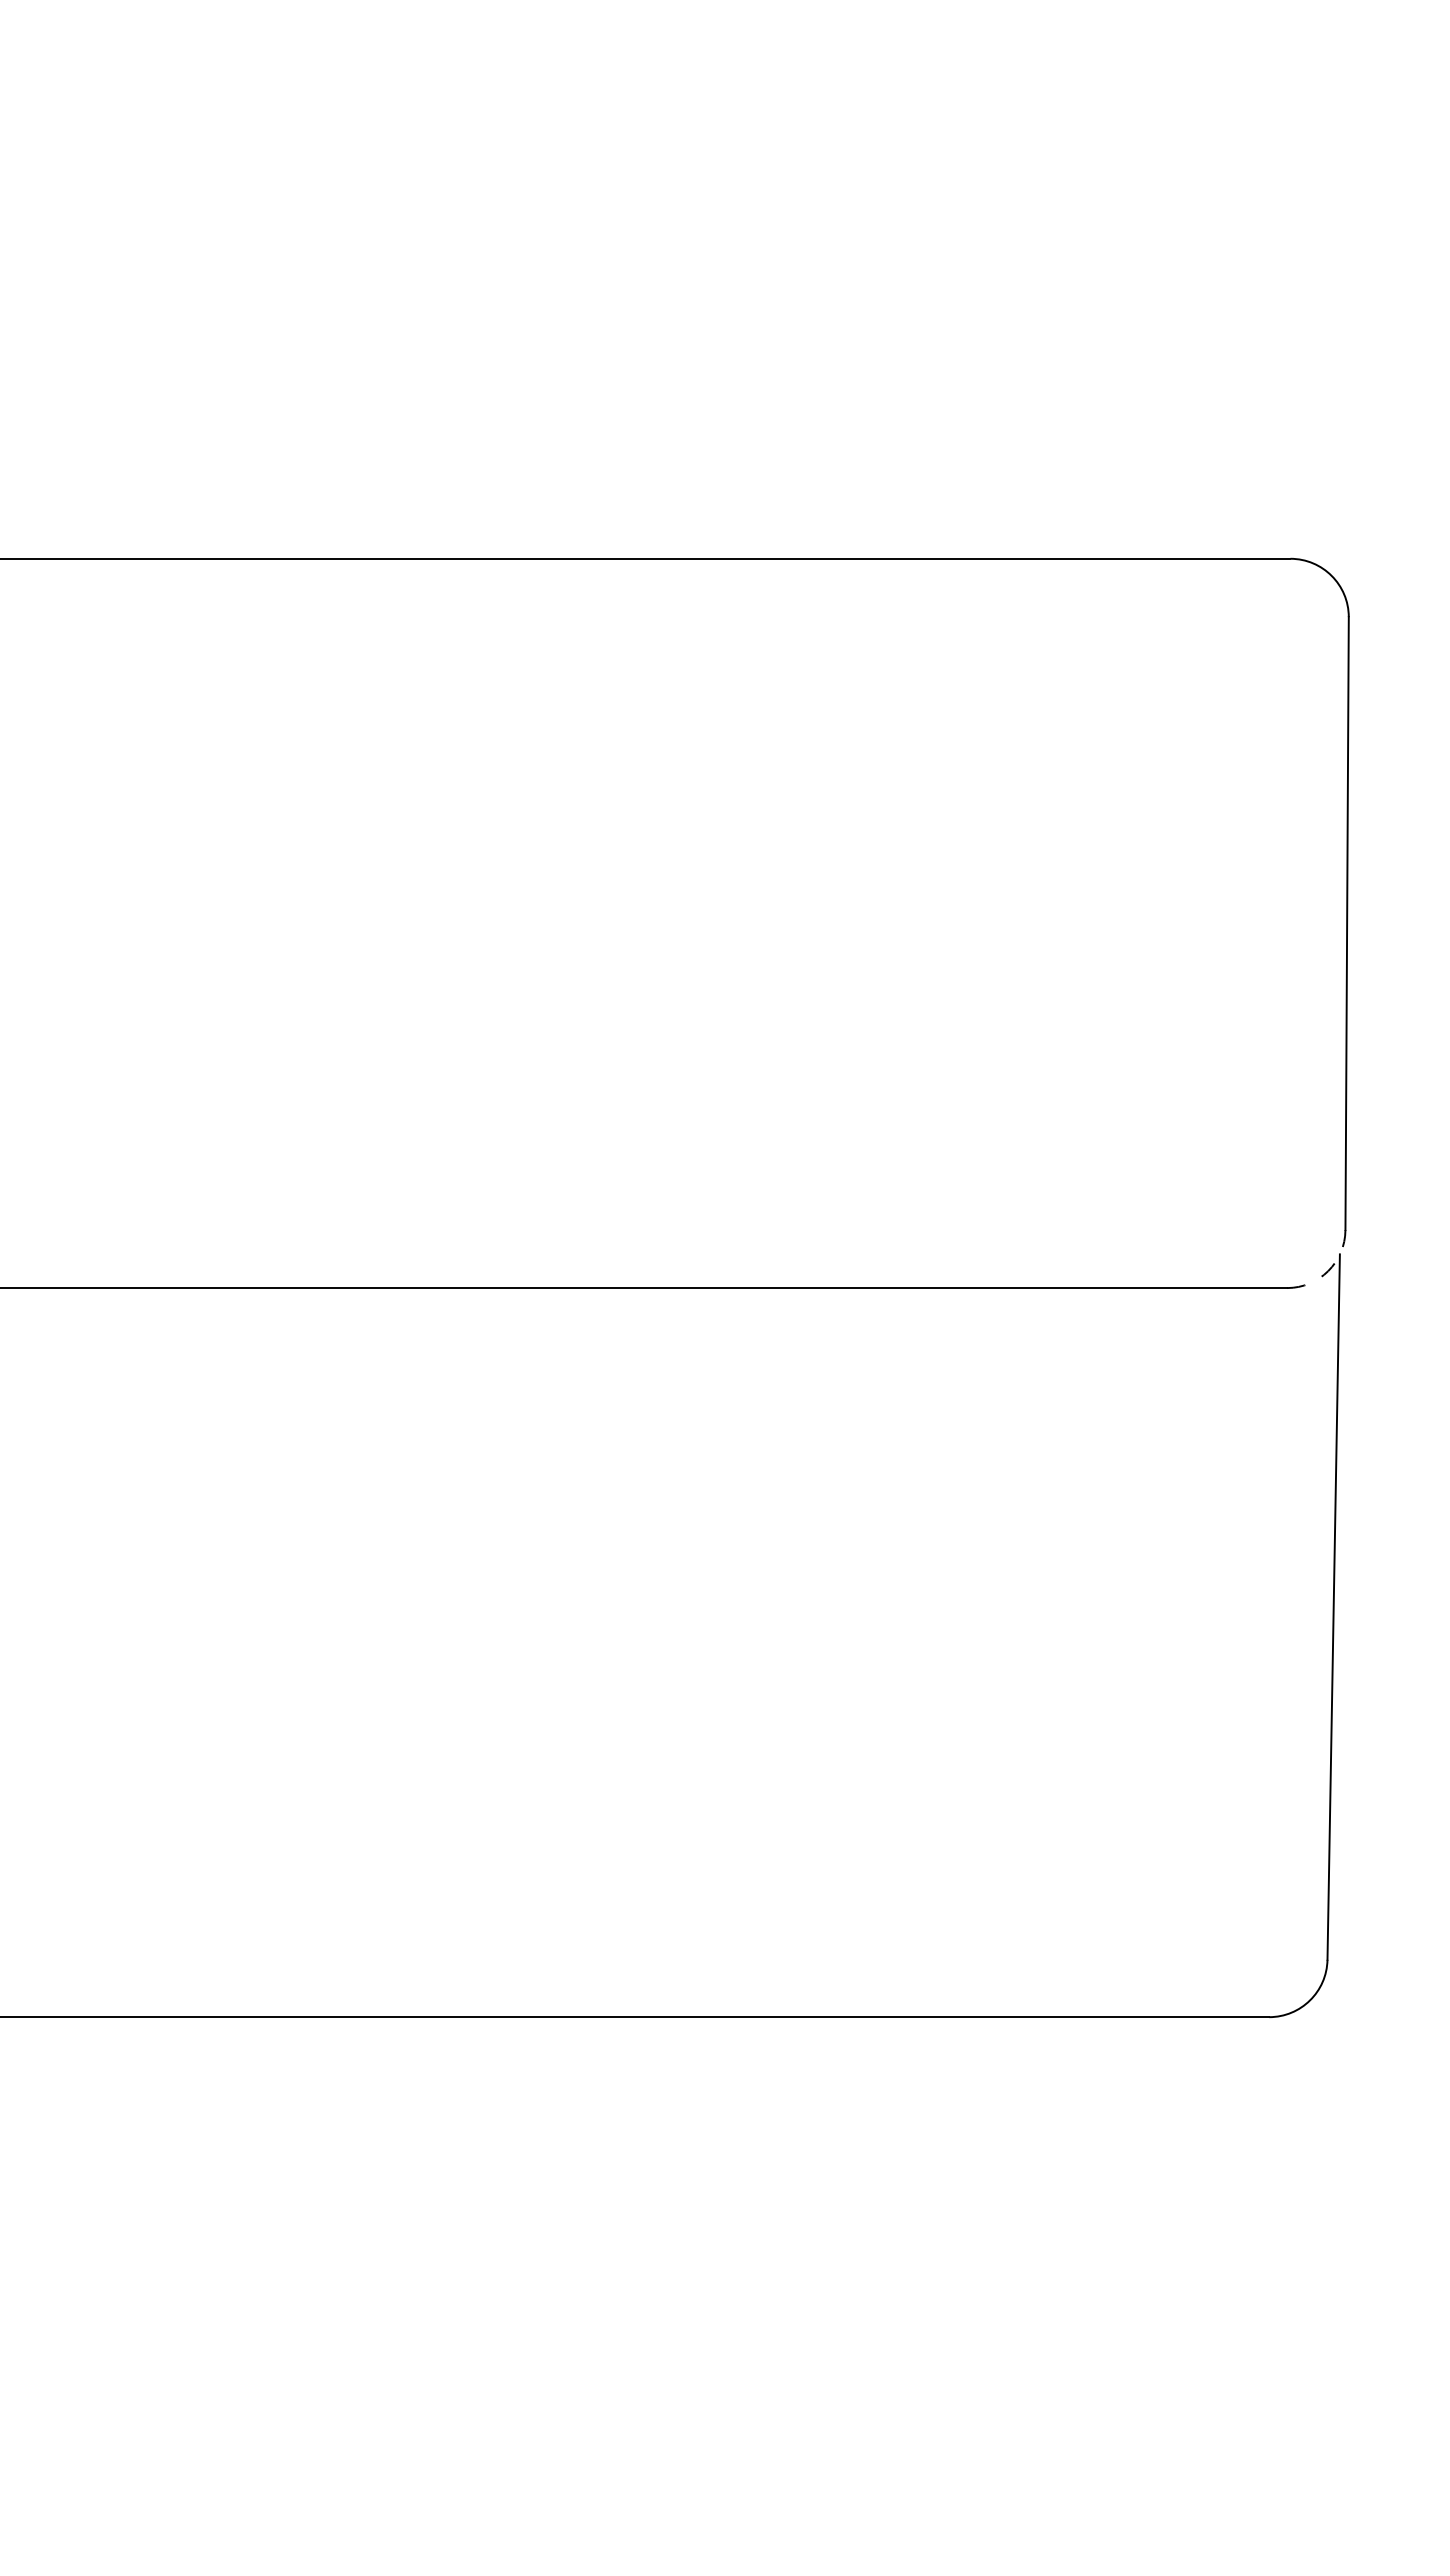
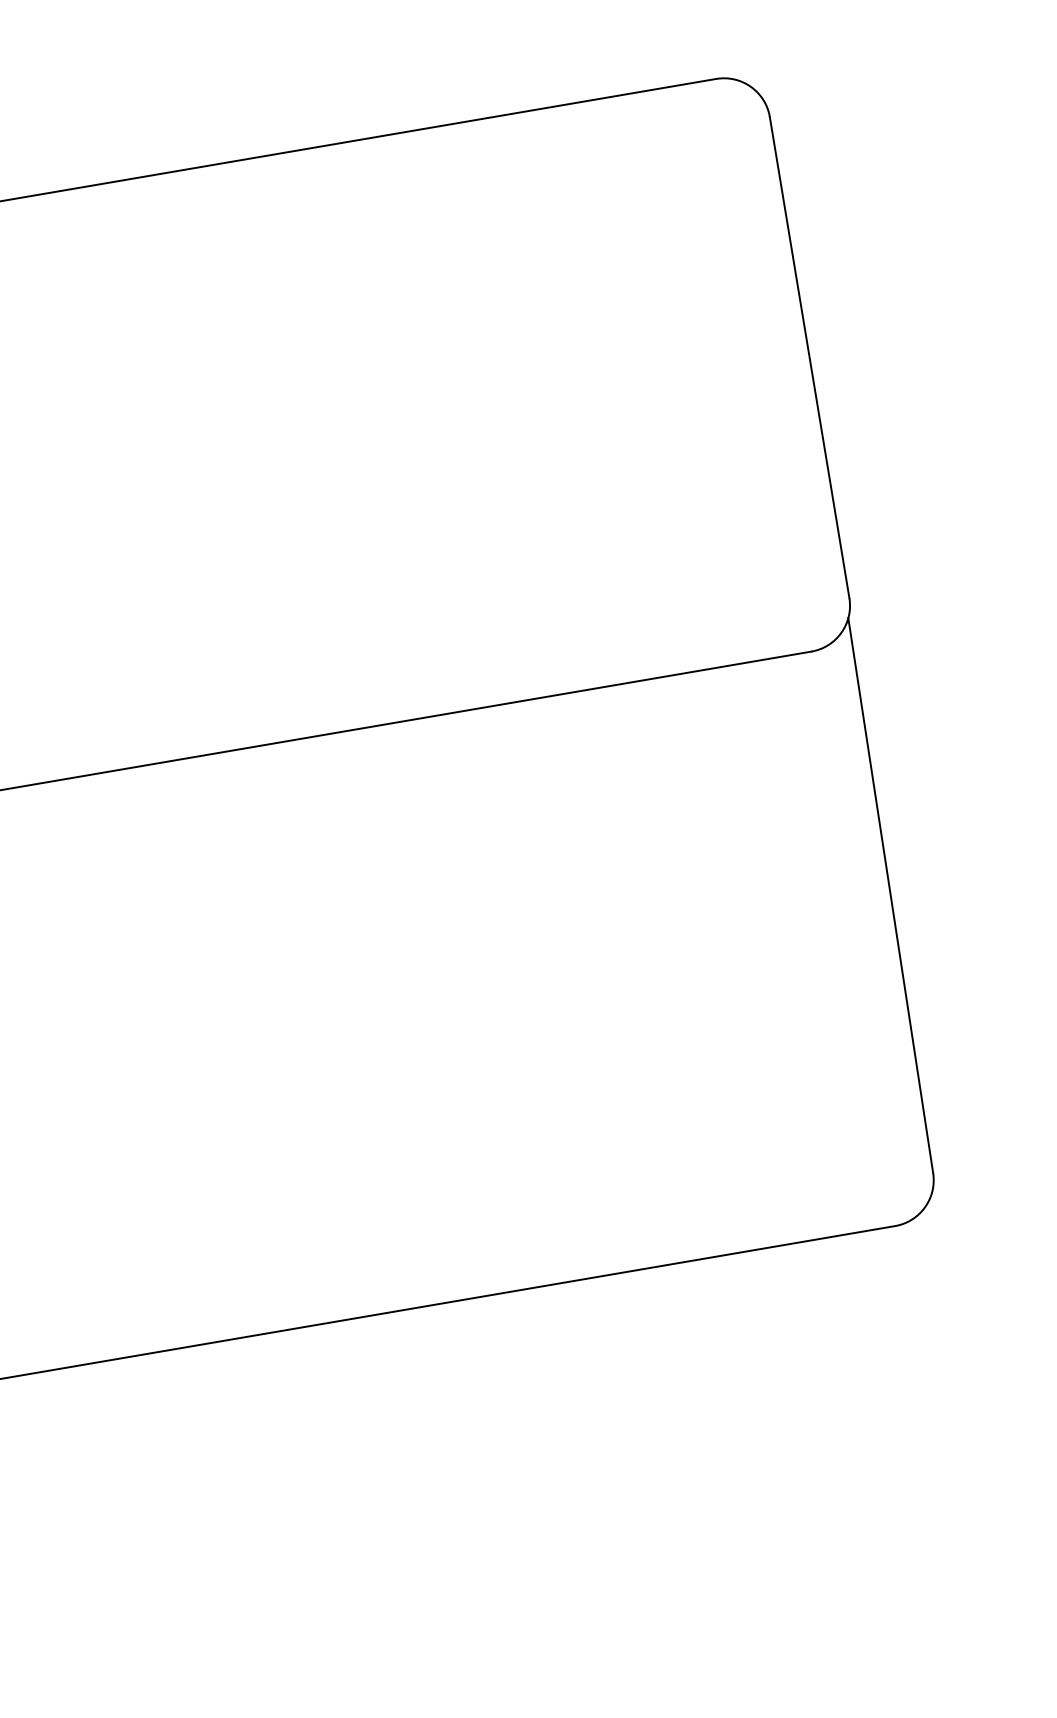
arc: (1328, 1271) -> (841, 633), dashed -> solid

